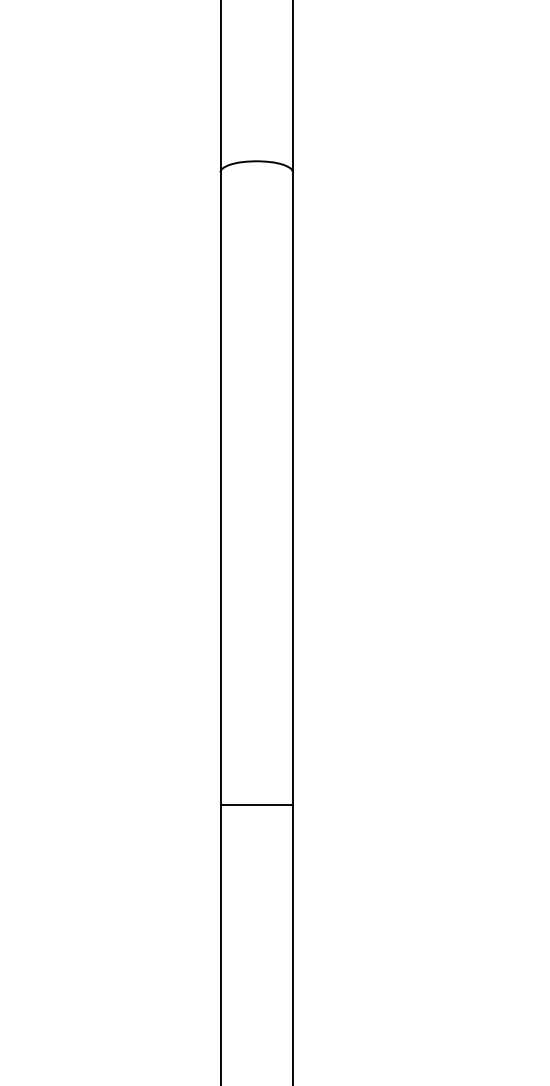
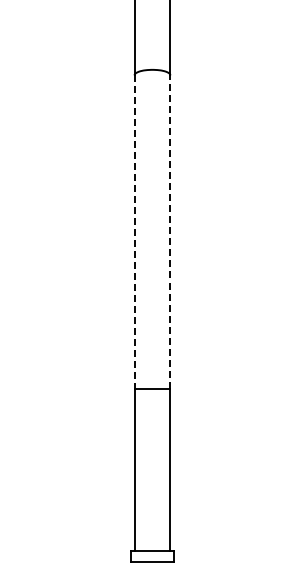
line: (220, 487) -> (134, 231), solid -> dashed
line: (293, 487) -> (170, 231), solid -> dashed

